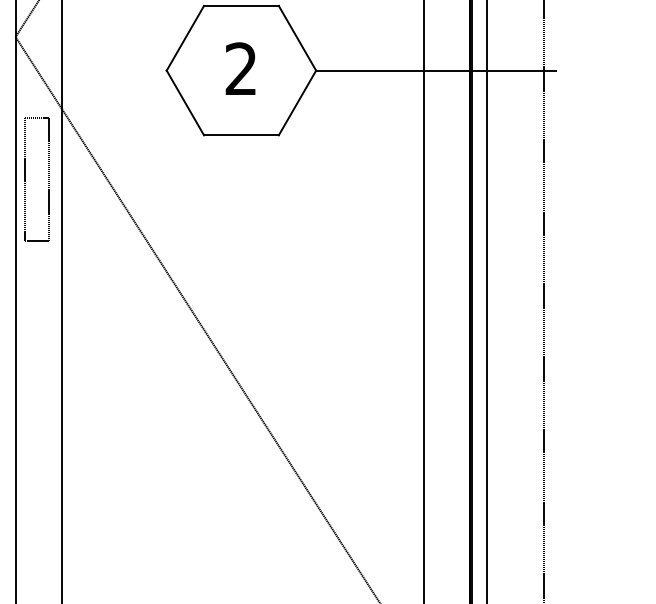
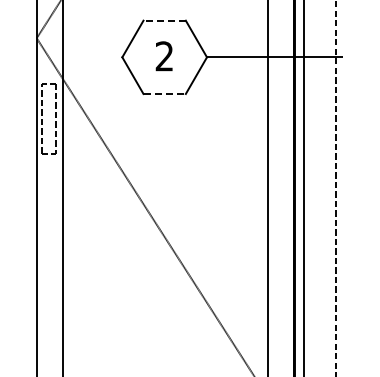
line: (241, 5) -> (164, 20), solid -> dashed
line: (242, 136) -> (165, 94), solid -> dashed

